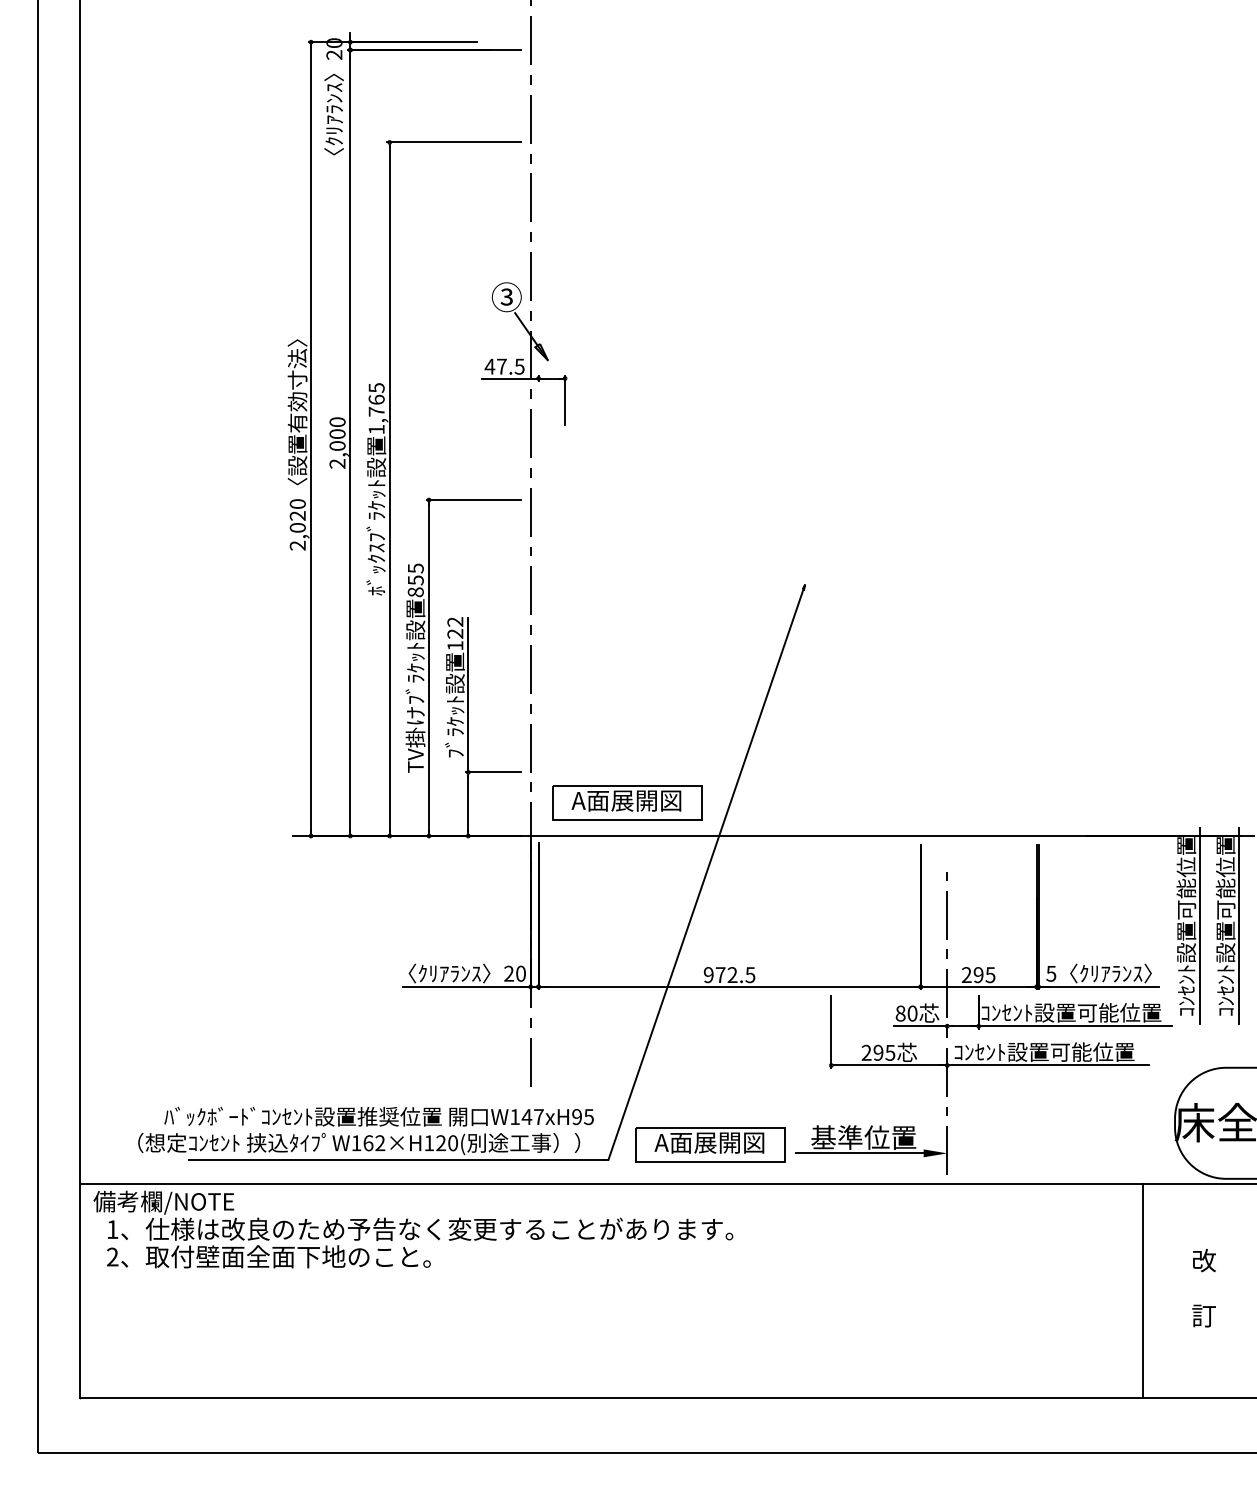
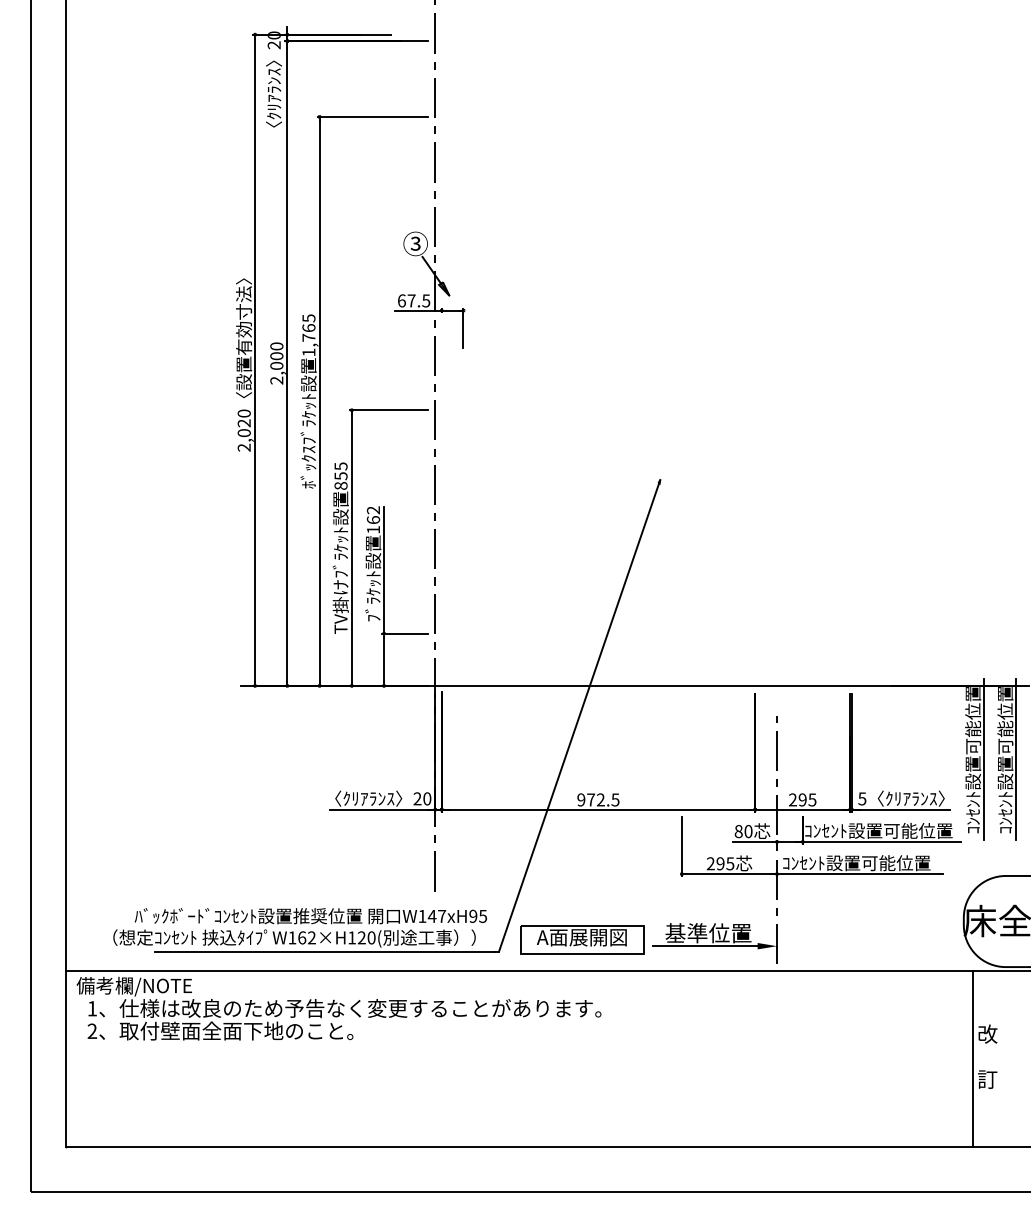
text: (489, 366) -> (401, 300), 47.5 -> 67.5
text: (455, 633) -> (373, 519), 122 -> 162
part: (627, 802) -> (514, 658), removed
line: (1143, 1290) -> (973, 1058), moved

